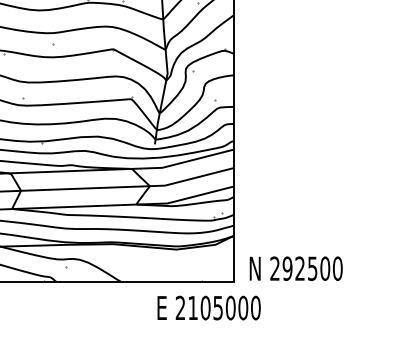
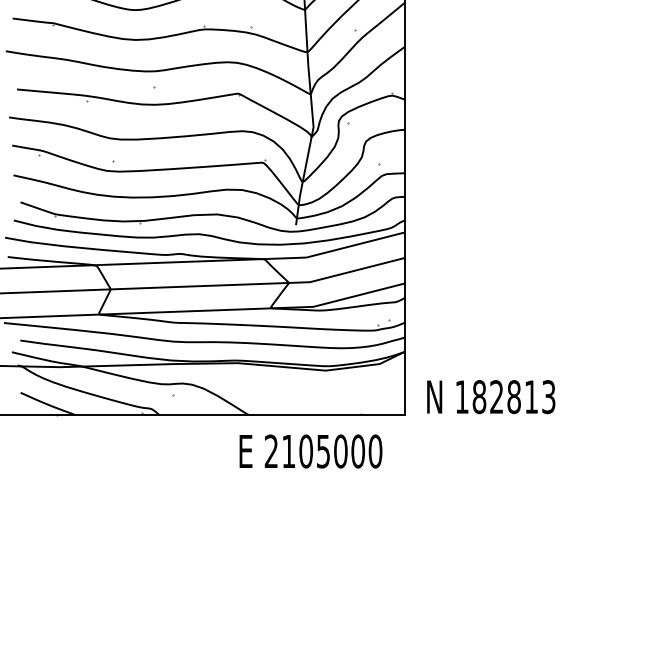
text: (306, 269) -> (505, 397), 292500 -> 182813
text: (208, 308) -> (310, 451), moved

